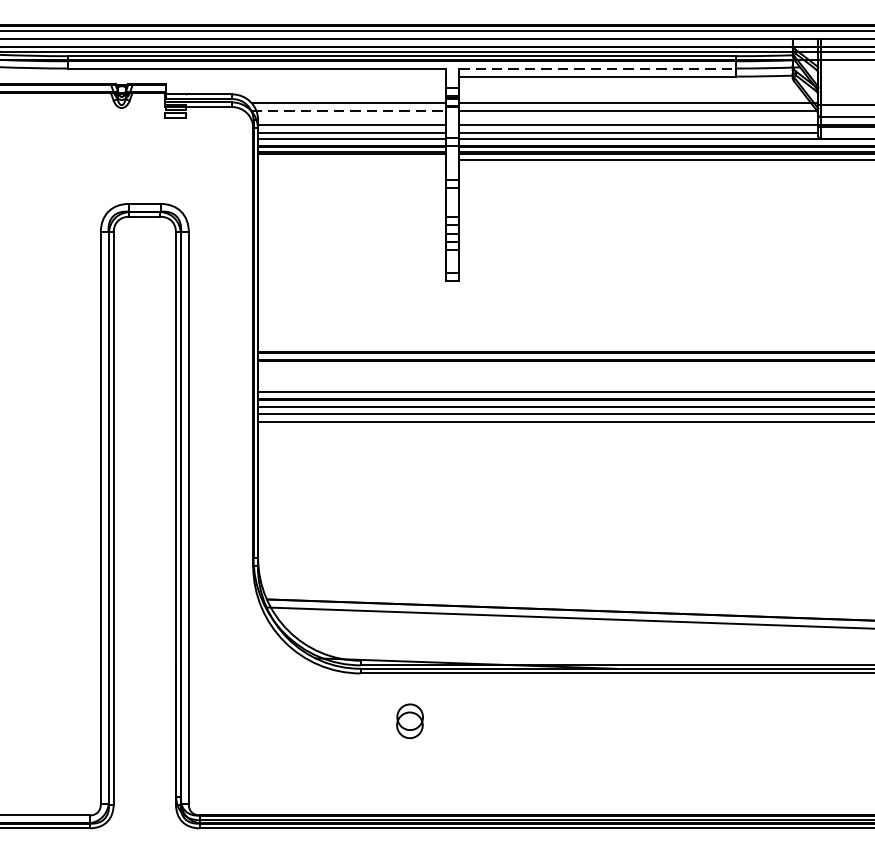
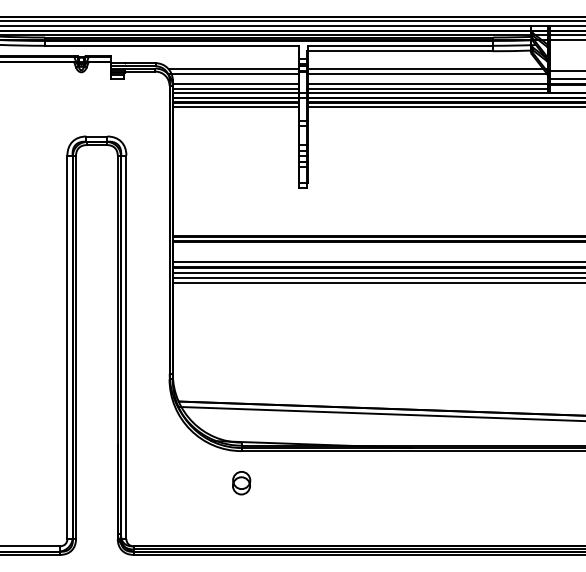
line: (597, 68) -> (400, 45), dashed -> solid
line: (350, 111) -> (234, 74), dashed -> solid
line: (351, 160) -> (235, 107), added
part: (409, 721) -> (241, 483), moved

